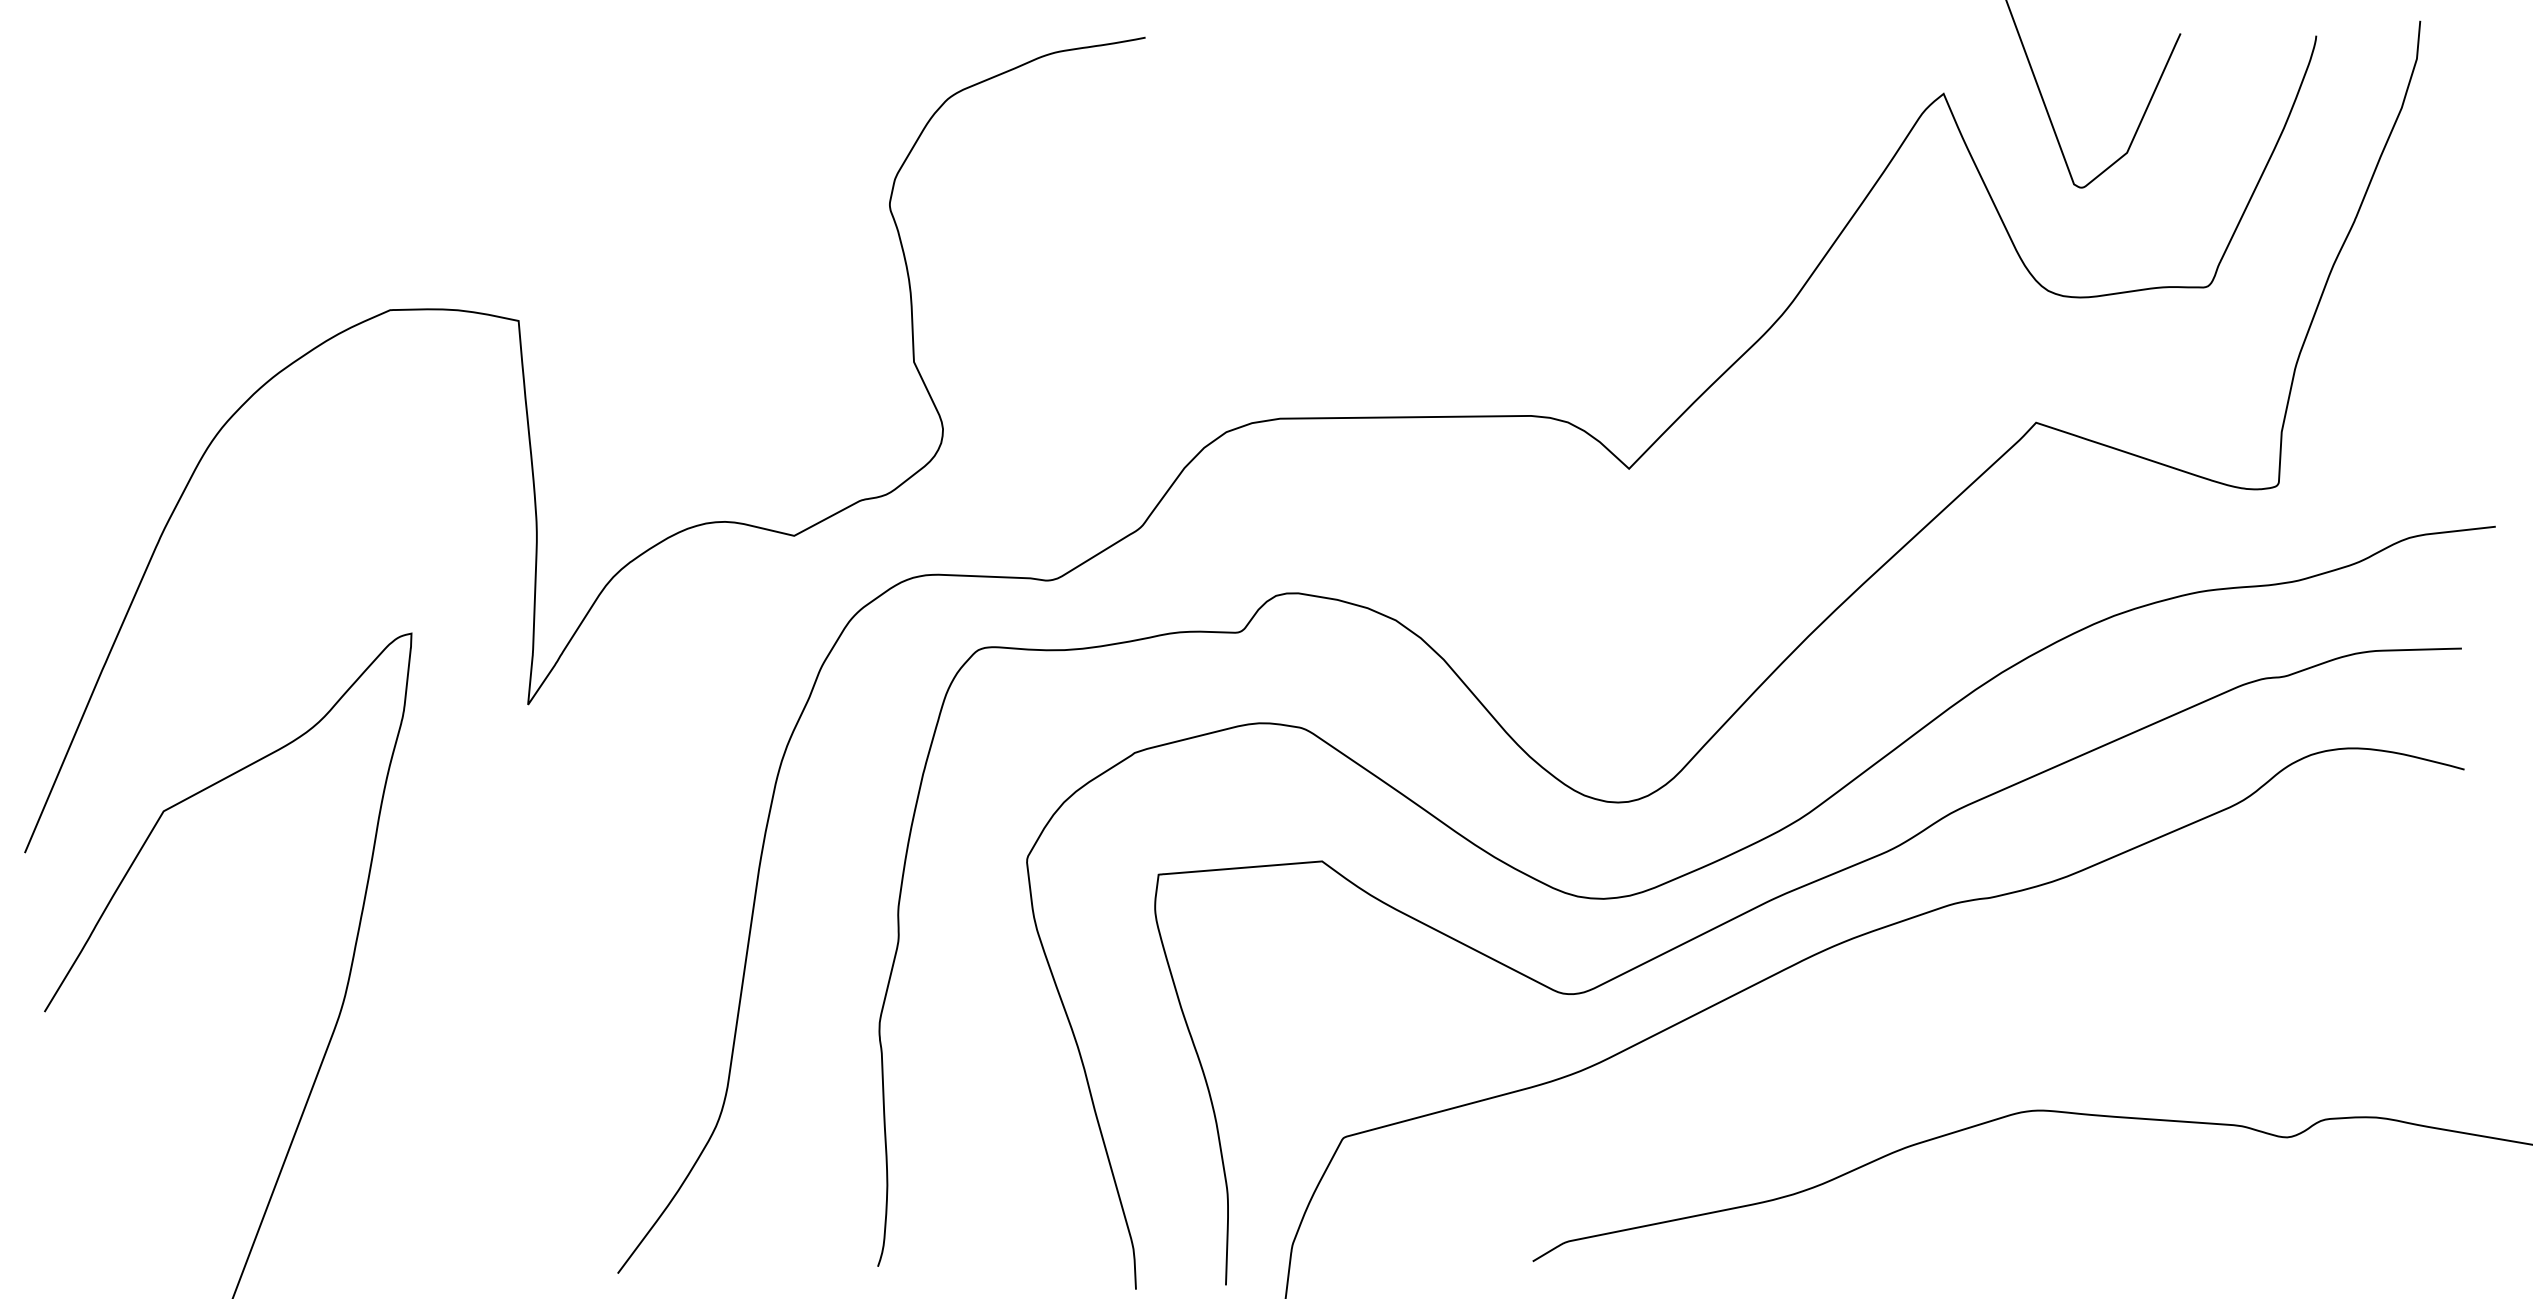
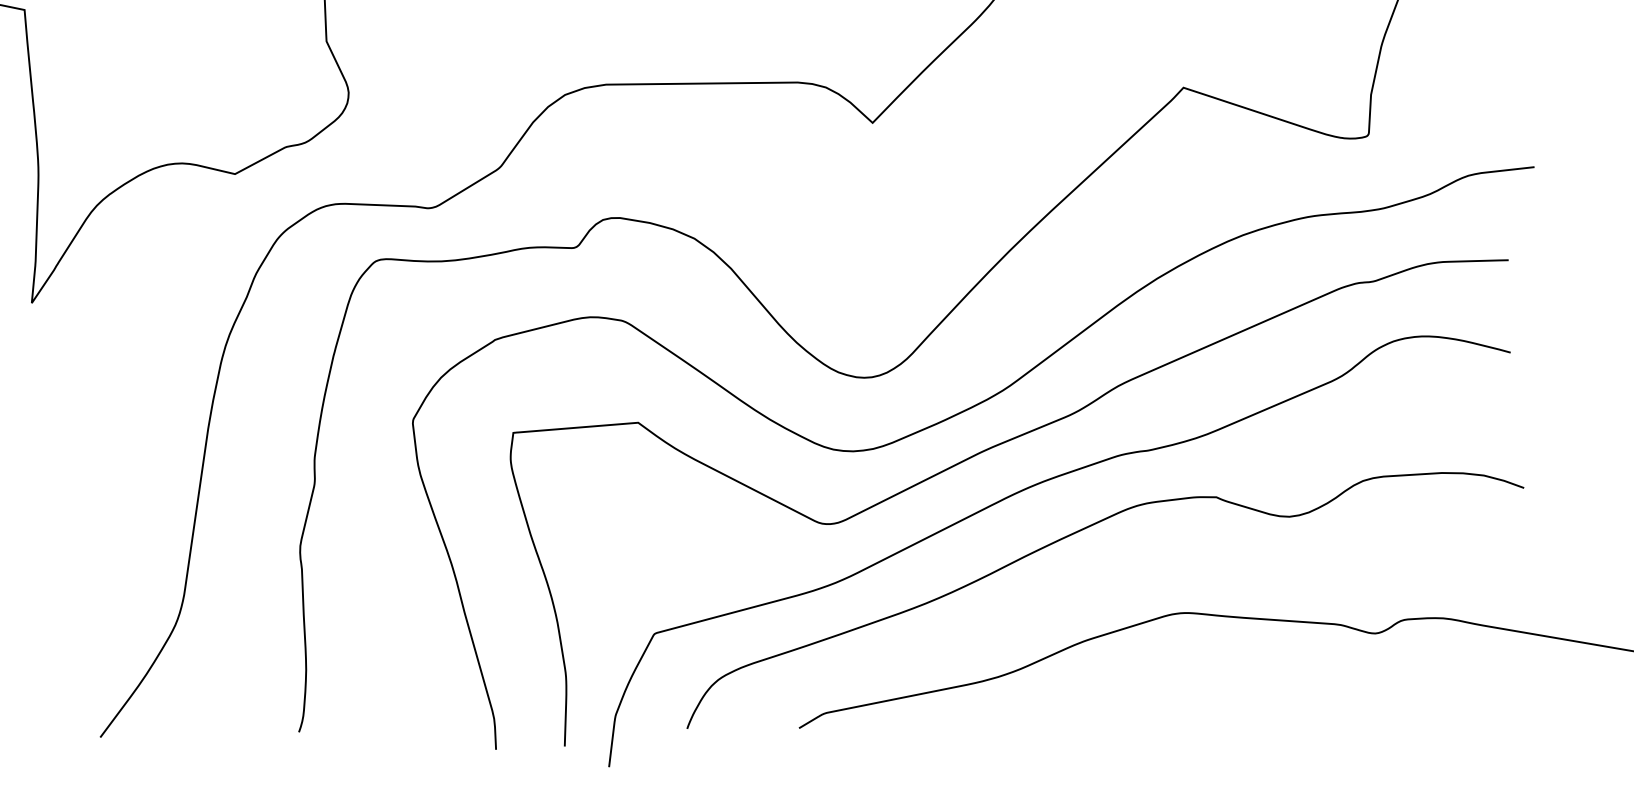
curve: (1897, 1005) -> (1077, 532), added

